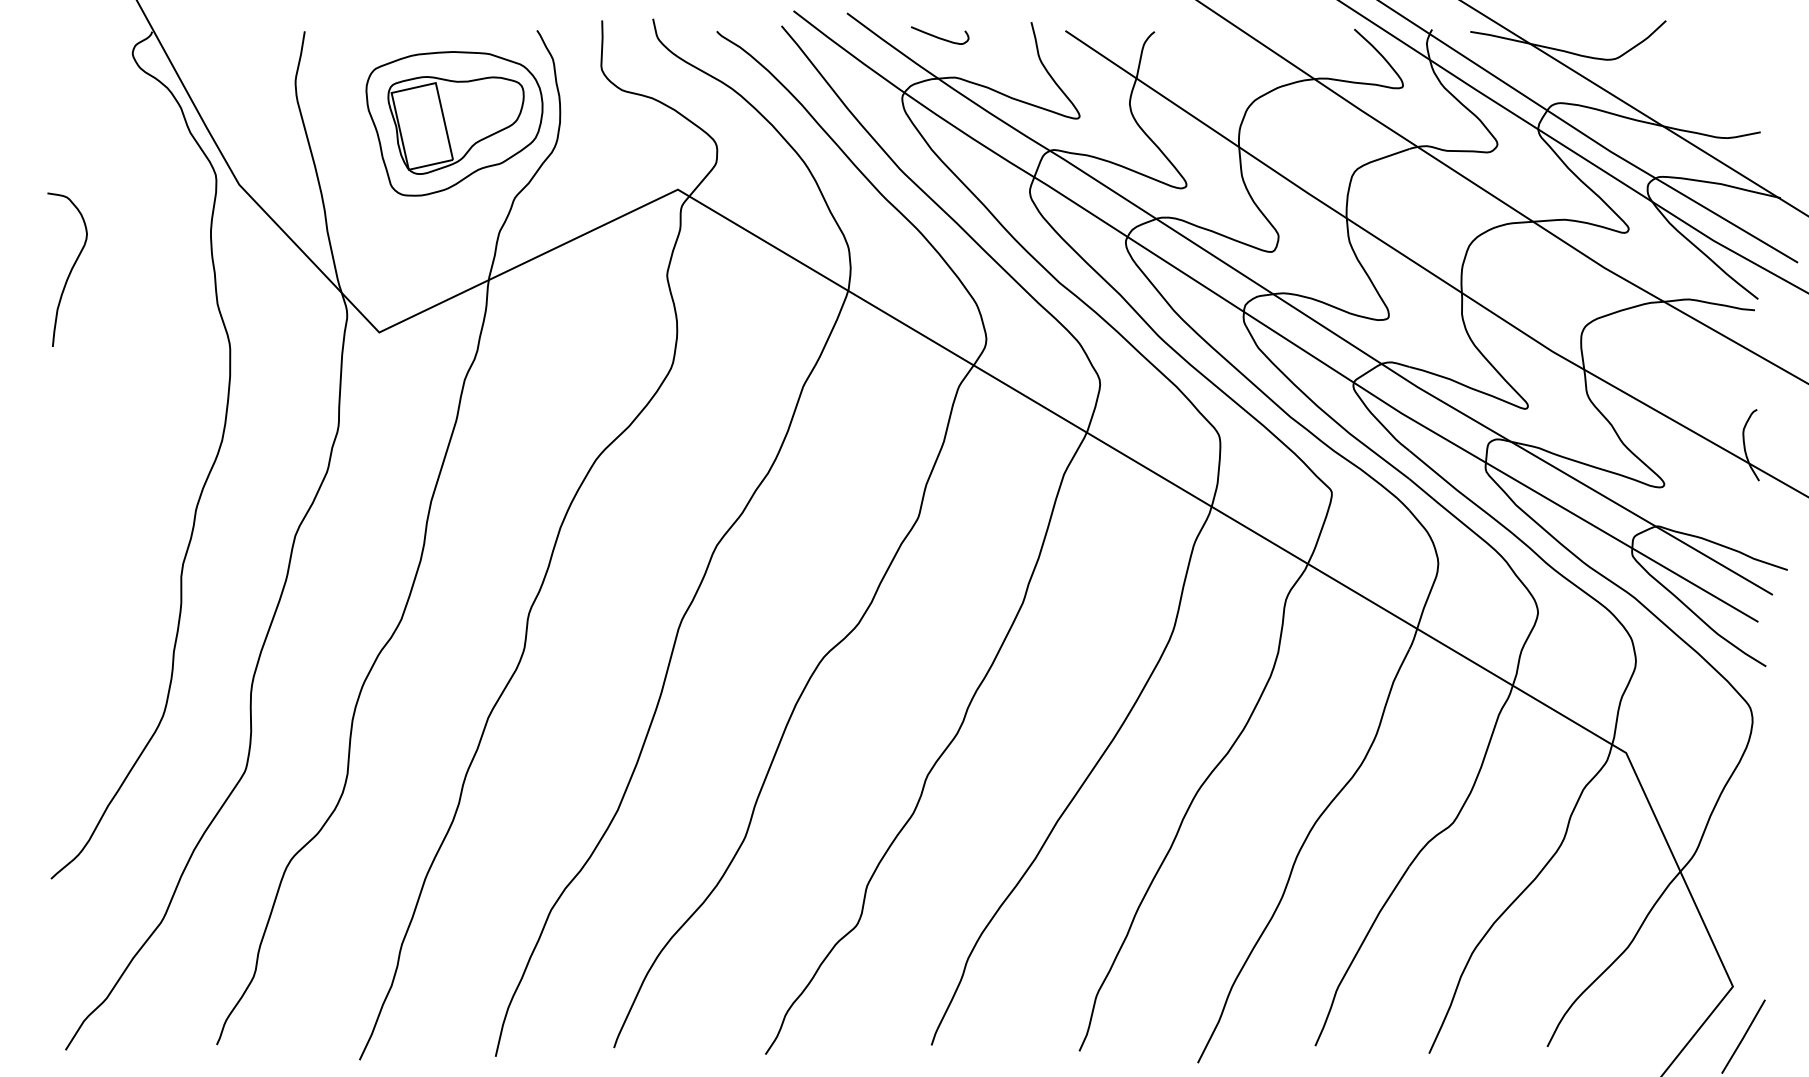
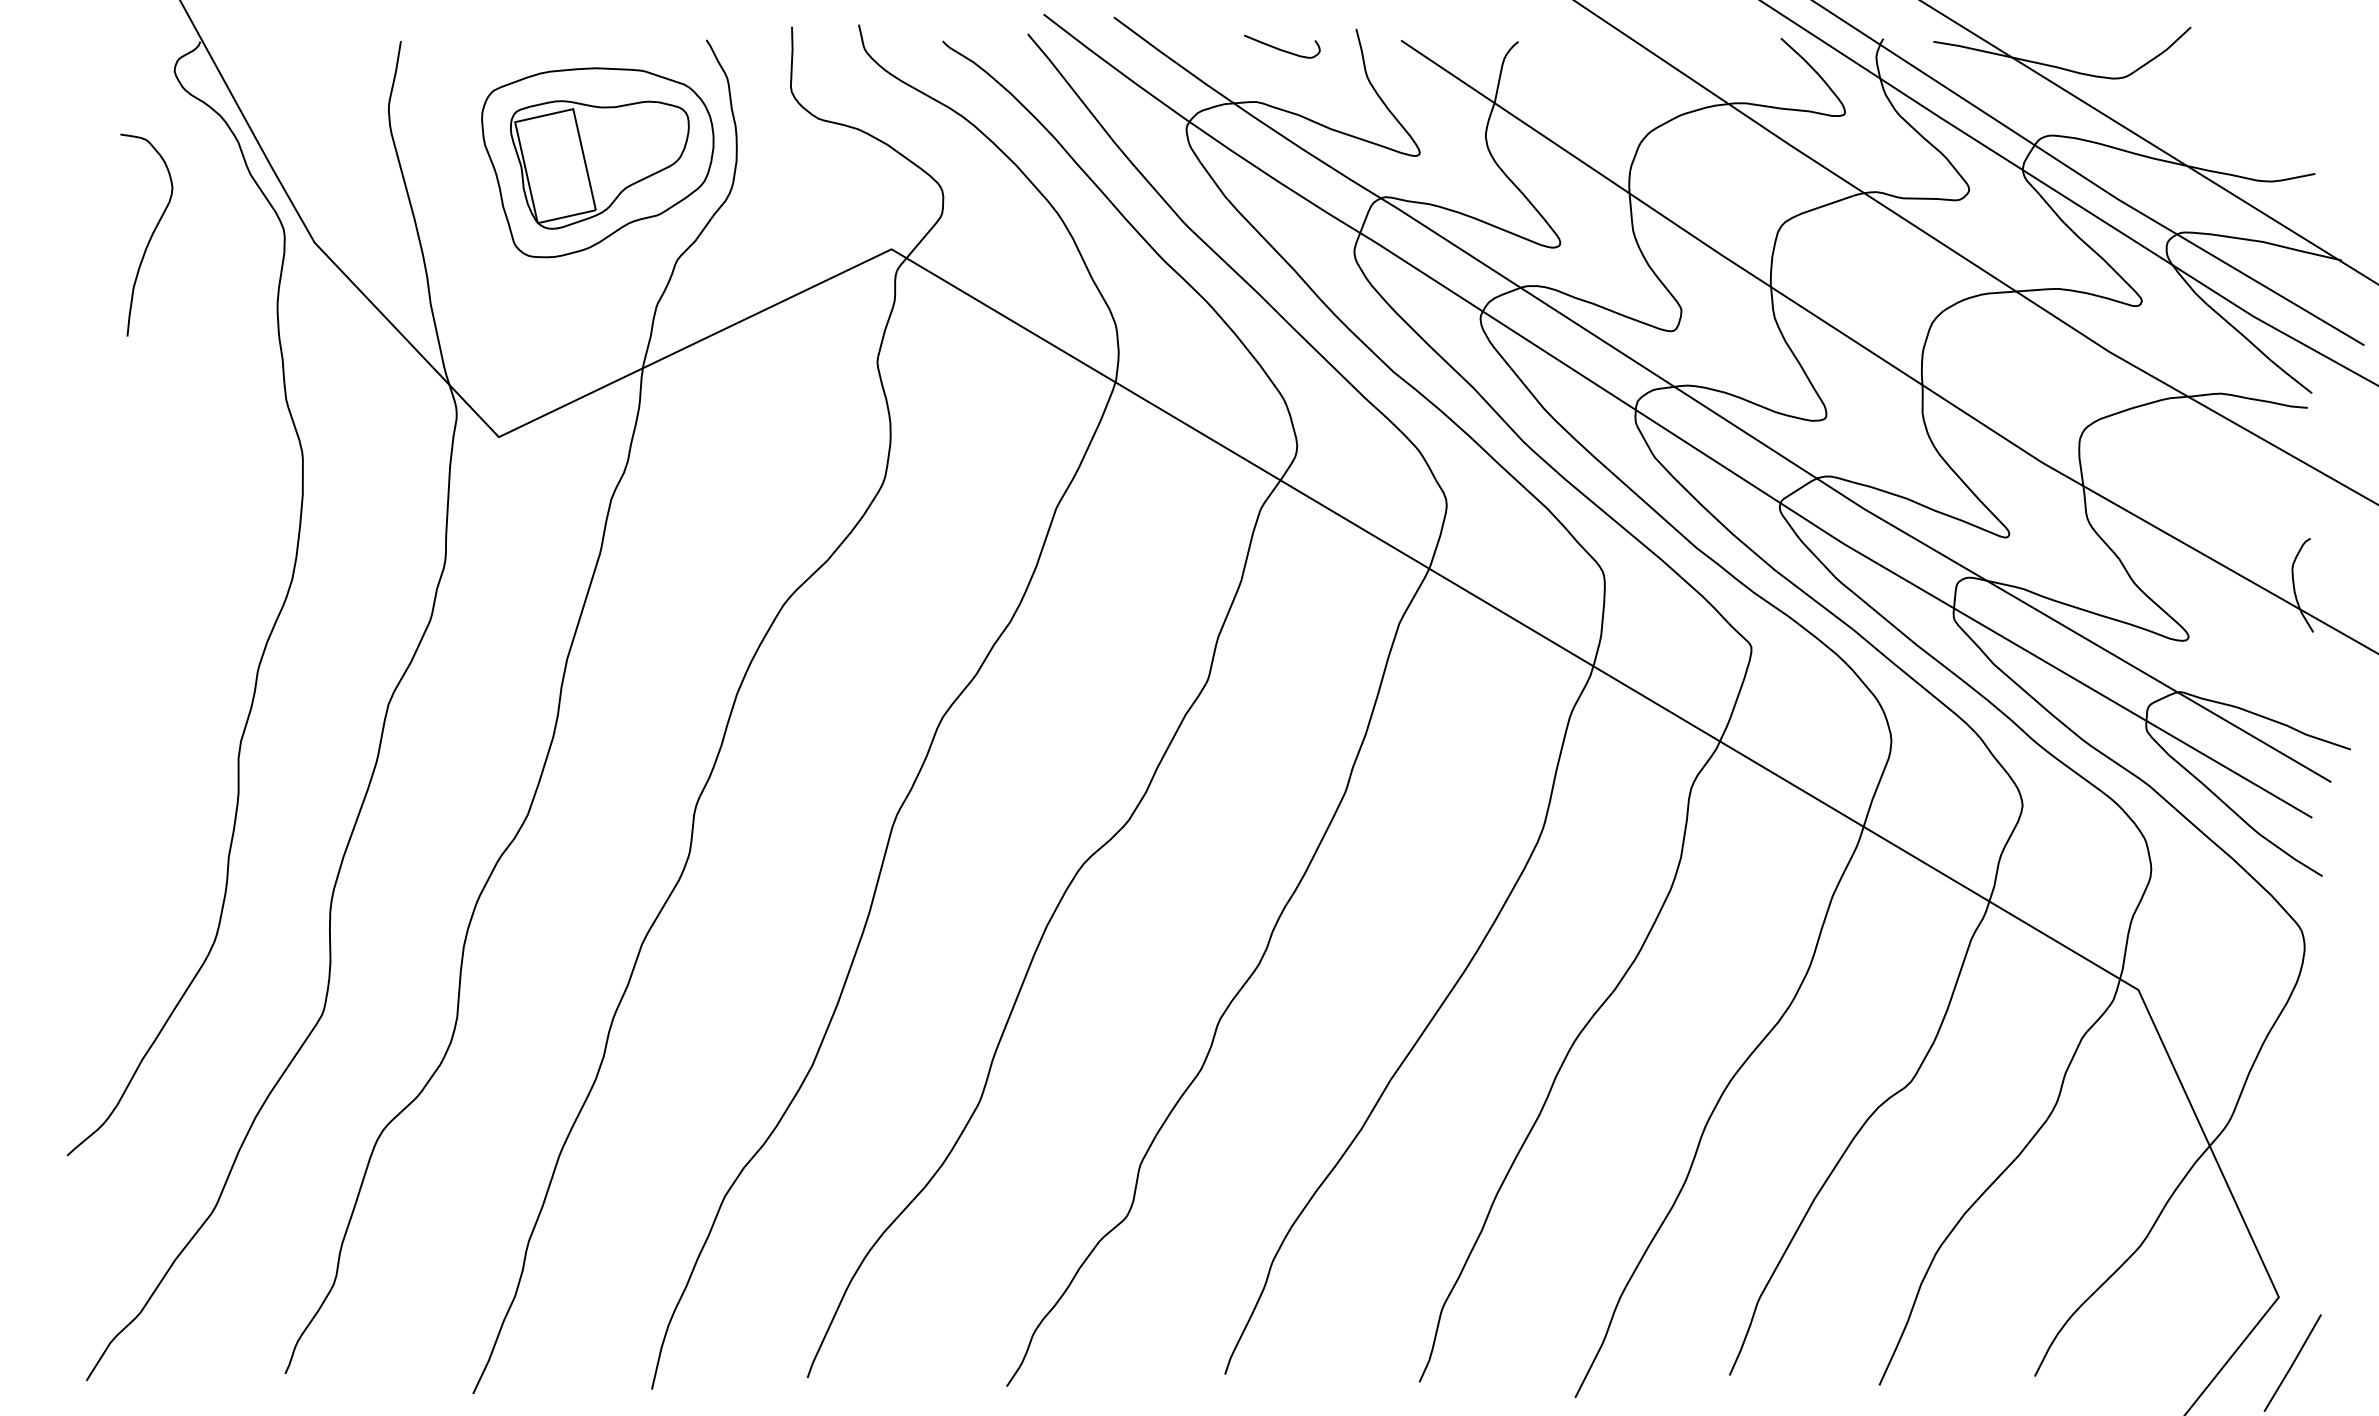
curve: (940, 37) -> (1282, 49), moved
curve: (69, 271) -> (149, 237), moved

